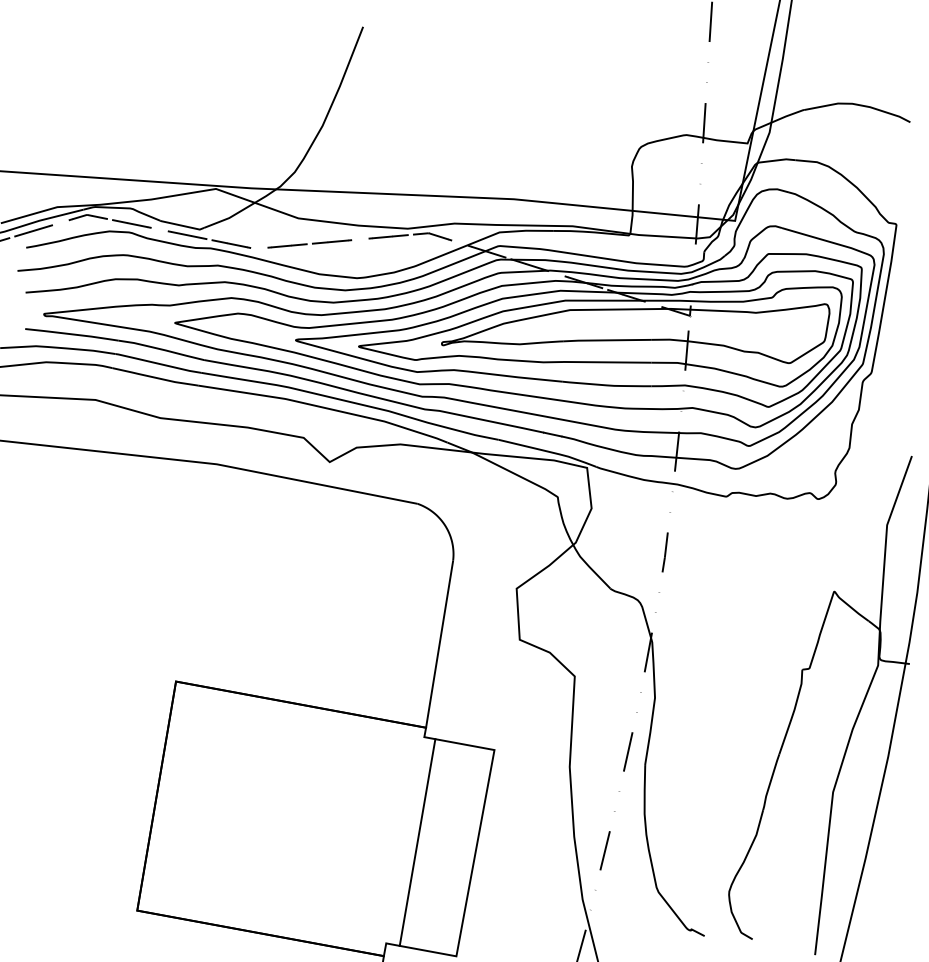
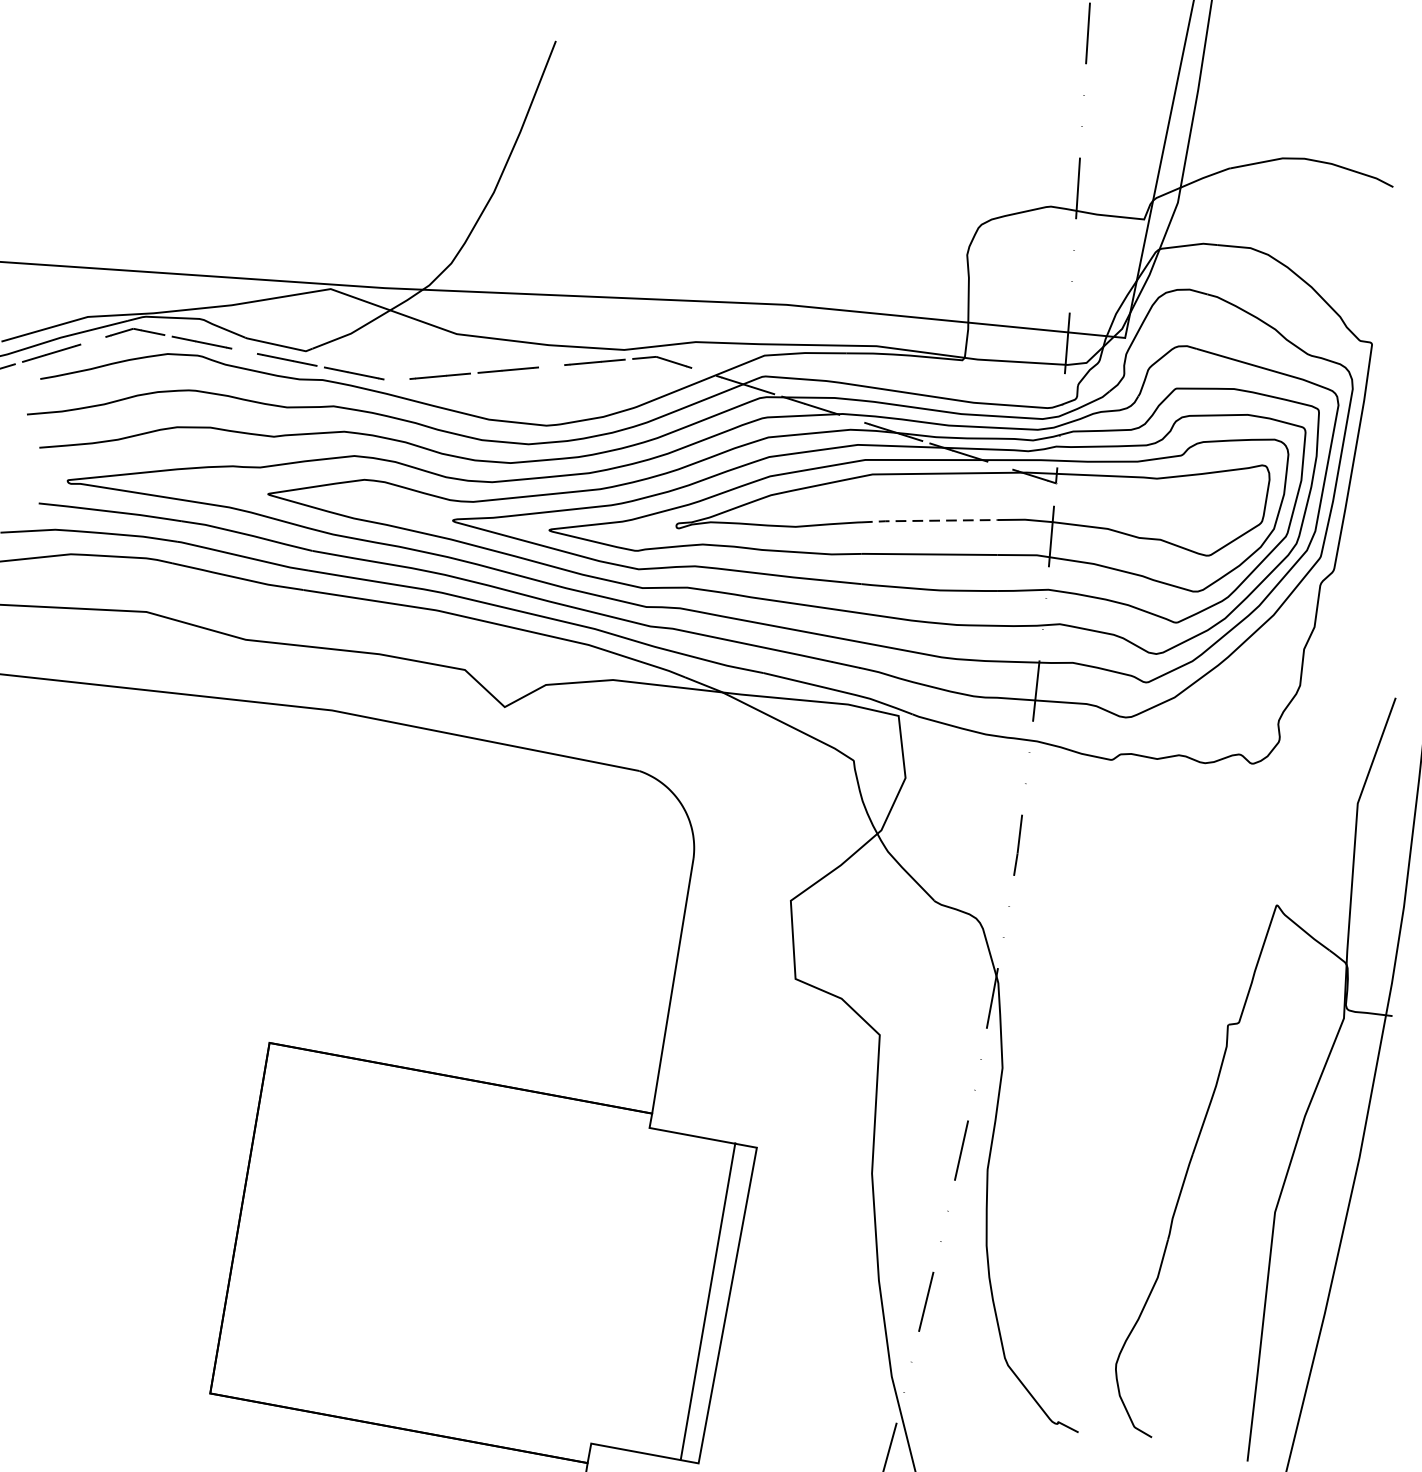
line: (607, 340) -> (929, 520), solid -> dashed
line: (417, 842) -> (707, 1301), moved

